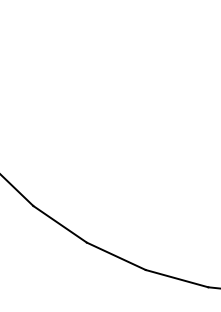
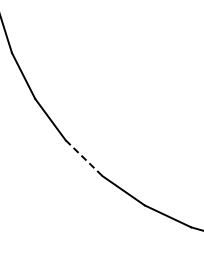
line: (60, 224) -> (84, 158), solid -> dashed

